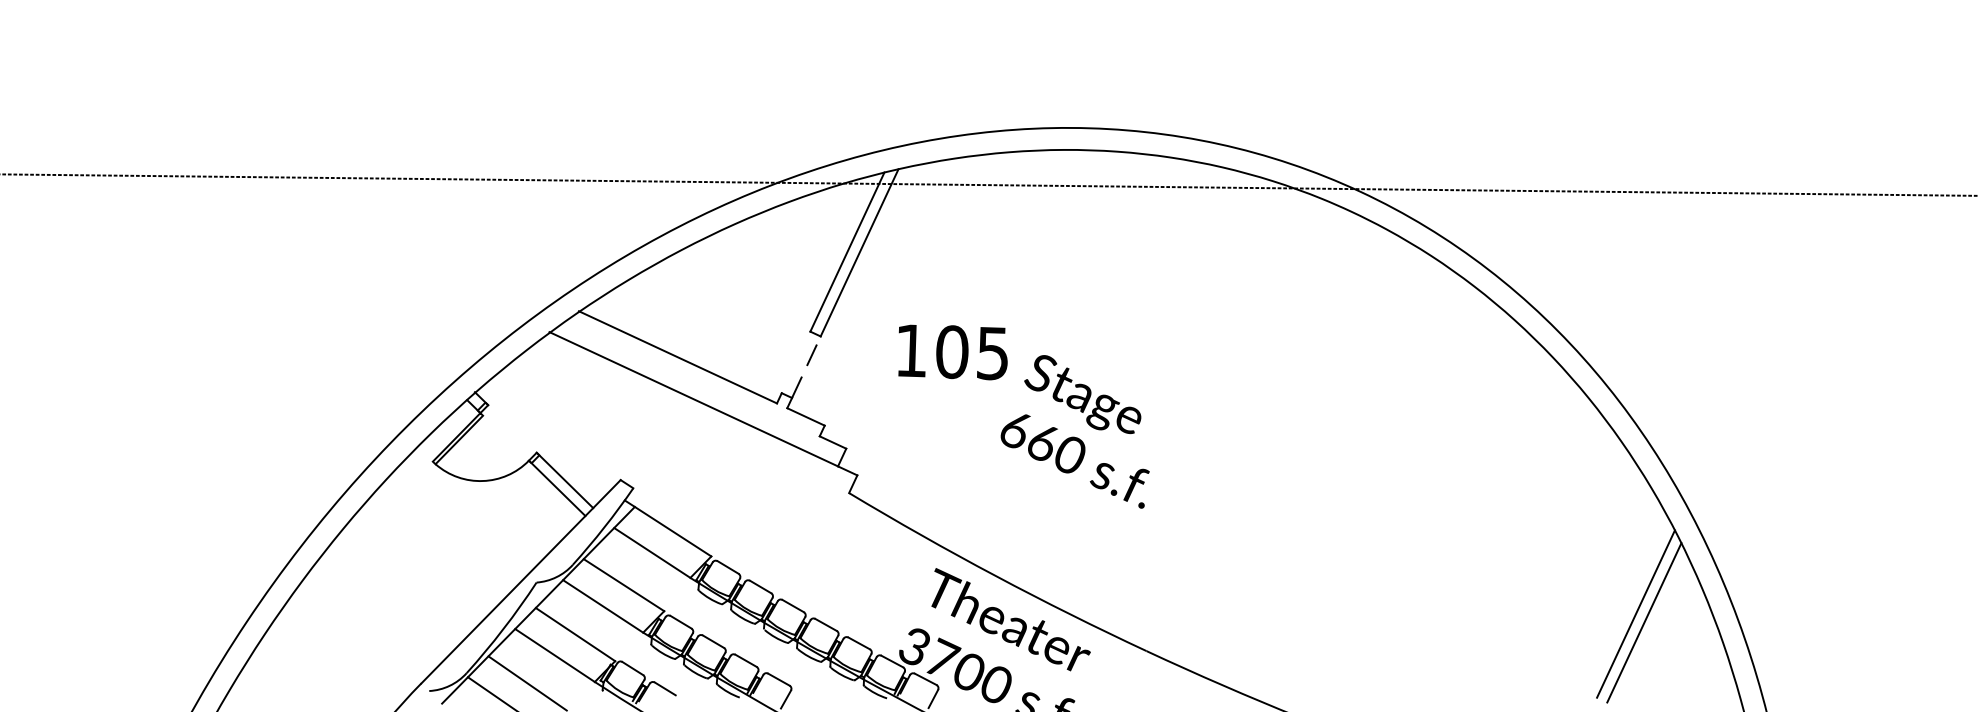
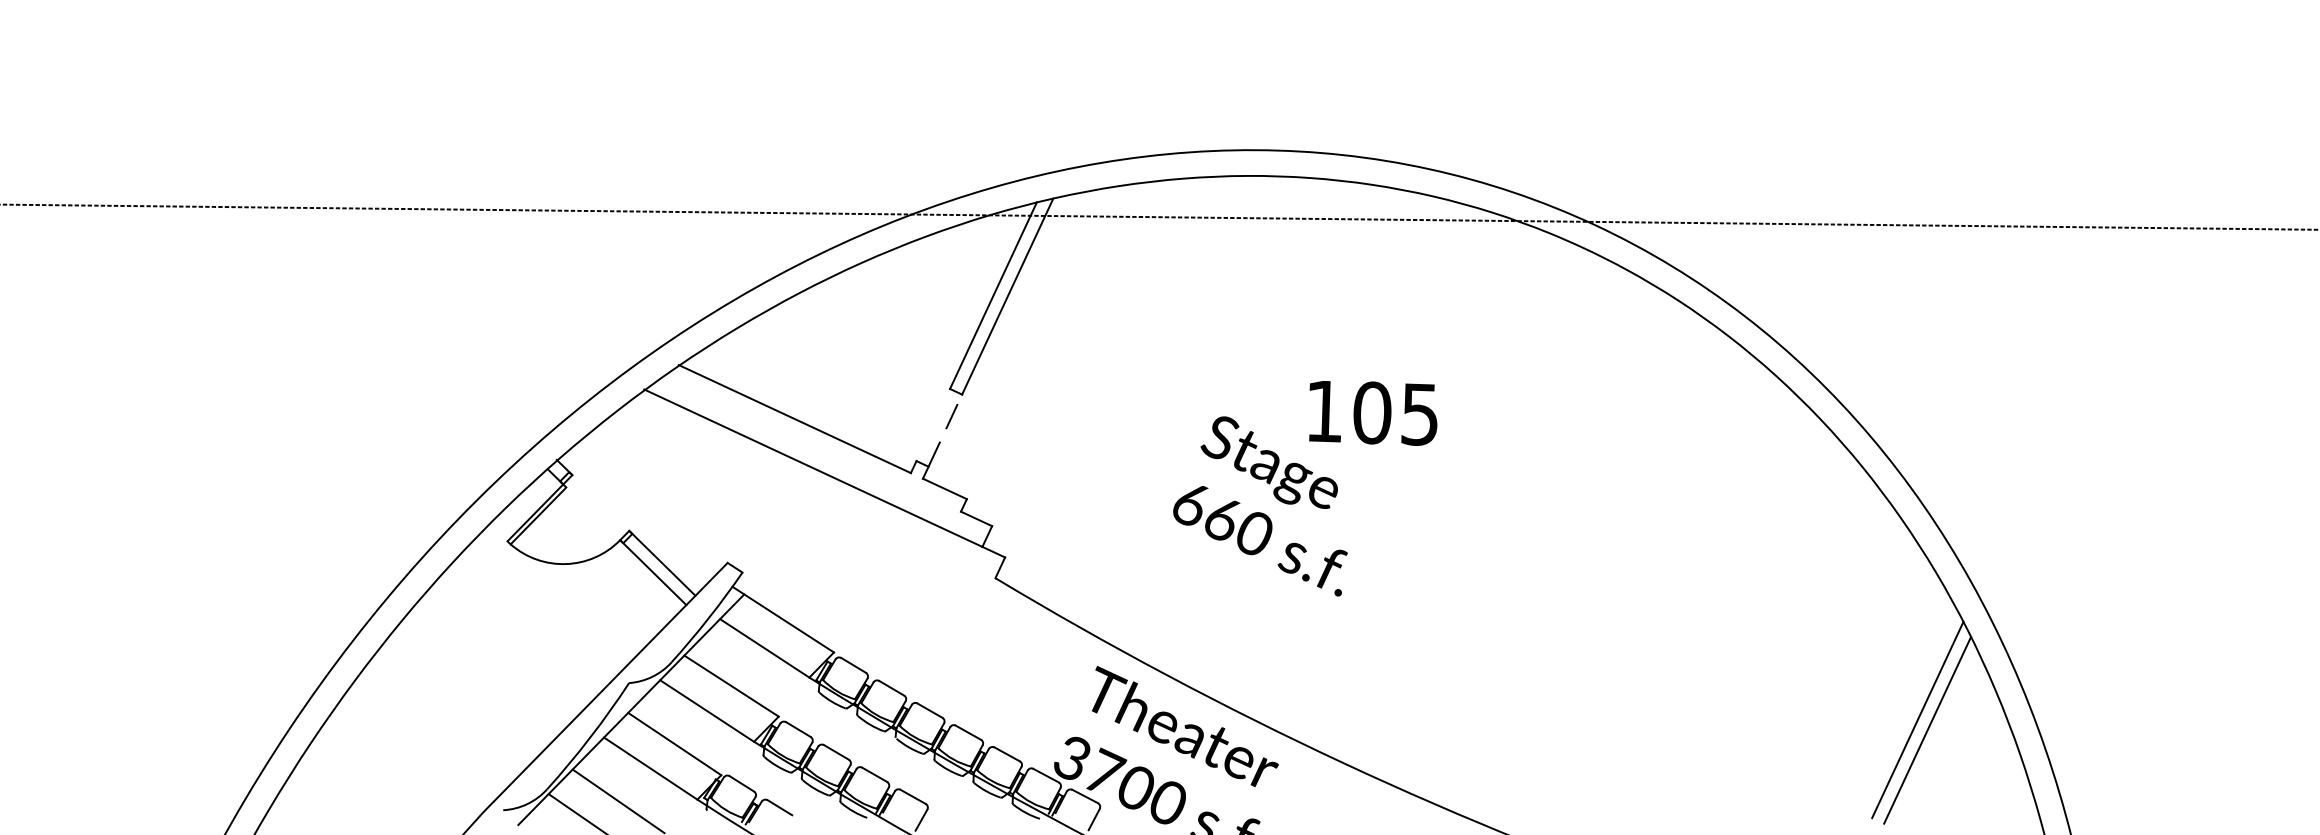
text: (953, 352) -> (1373, 413), moved

